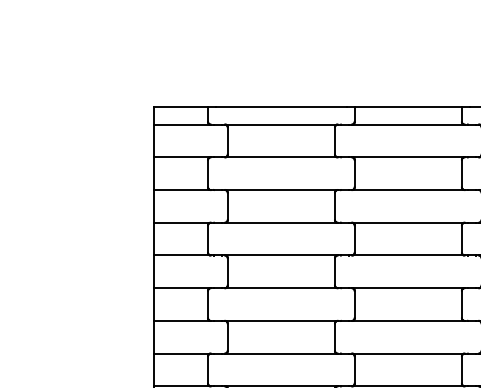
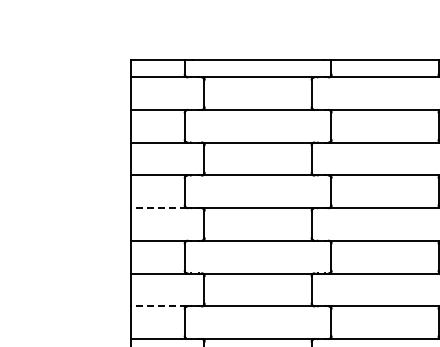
line: (181, 255) -> (158, 208), solid -> dashed
line: (181, 353) -> (158, 306), solid -> dashed

